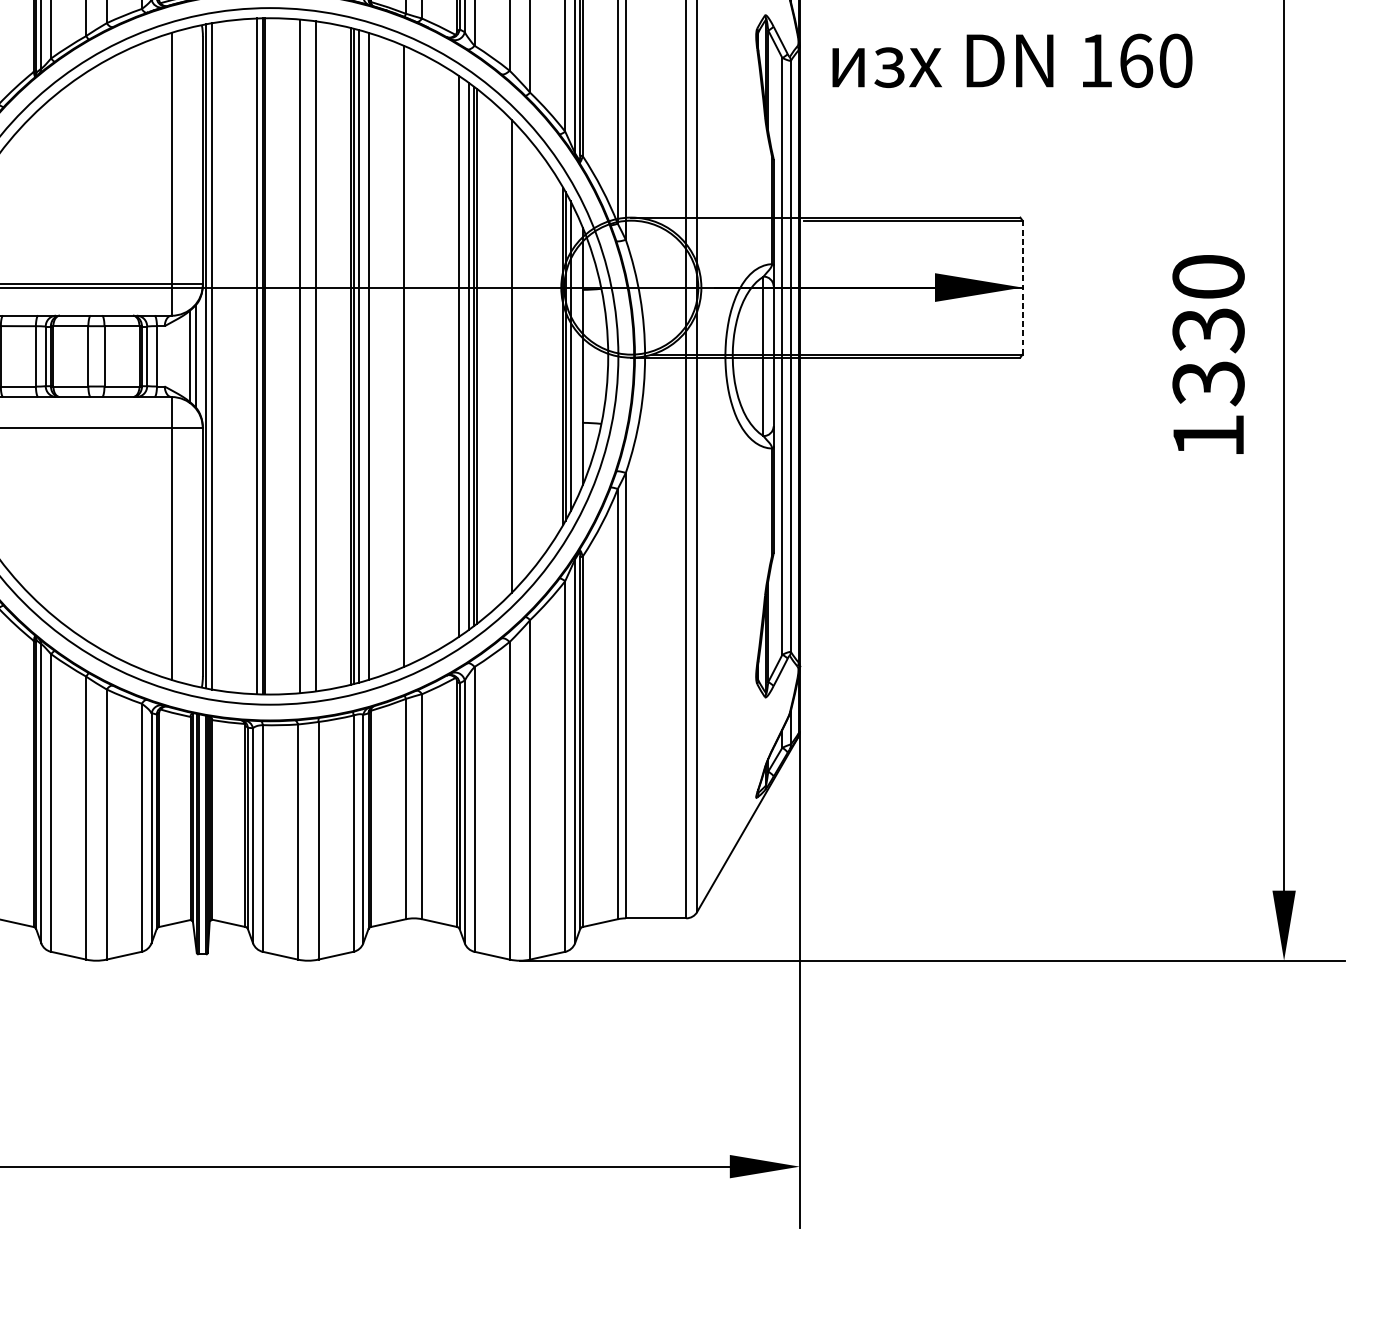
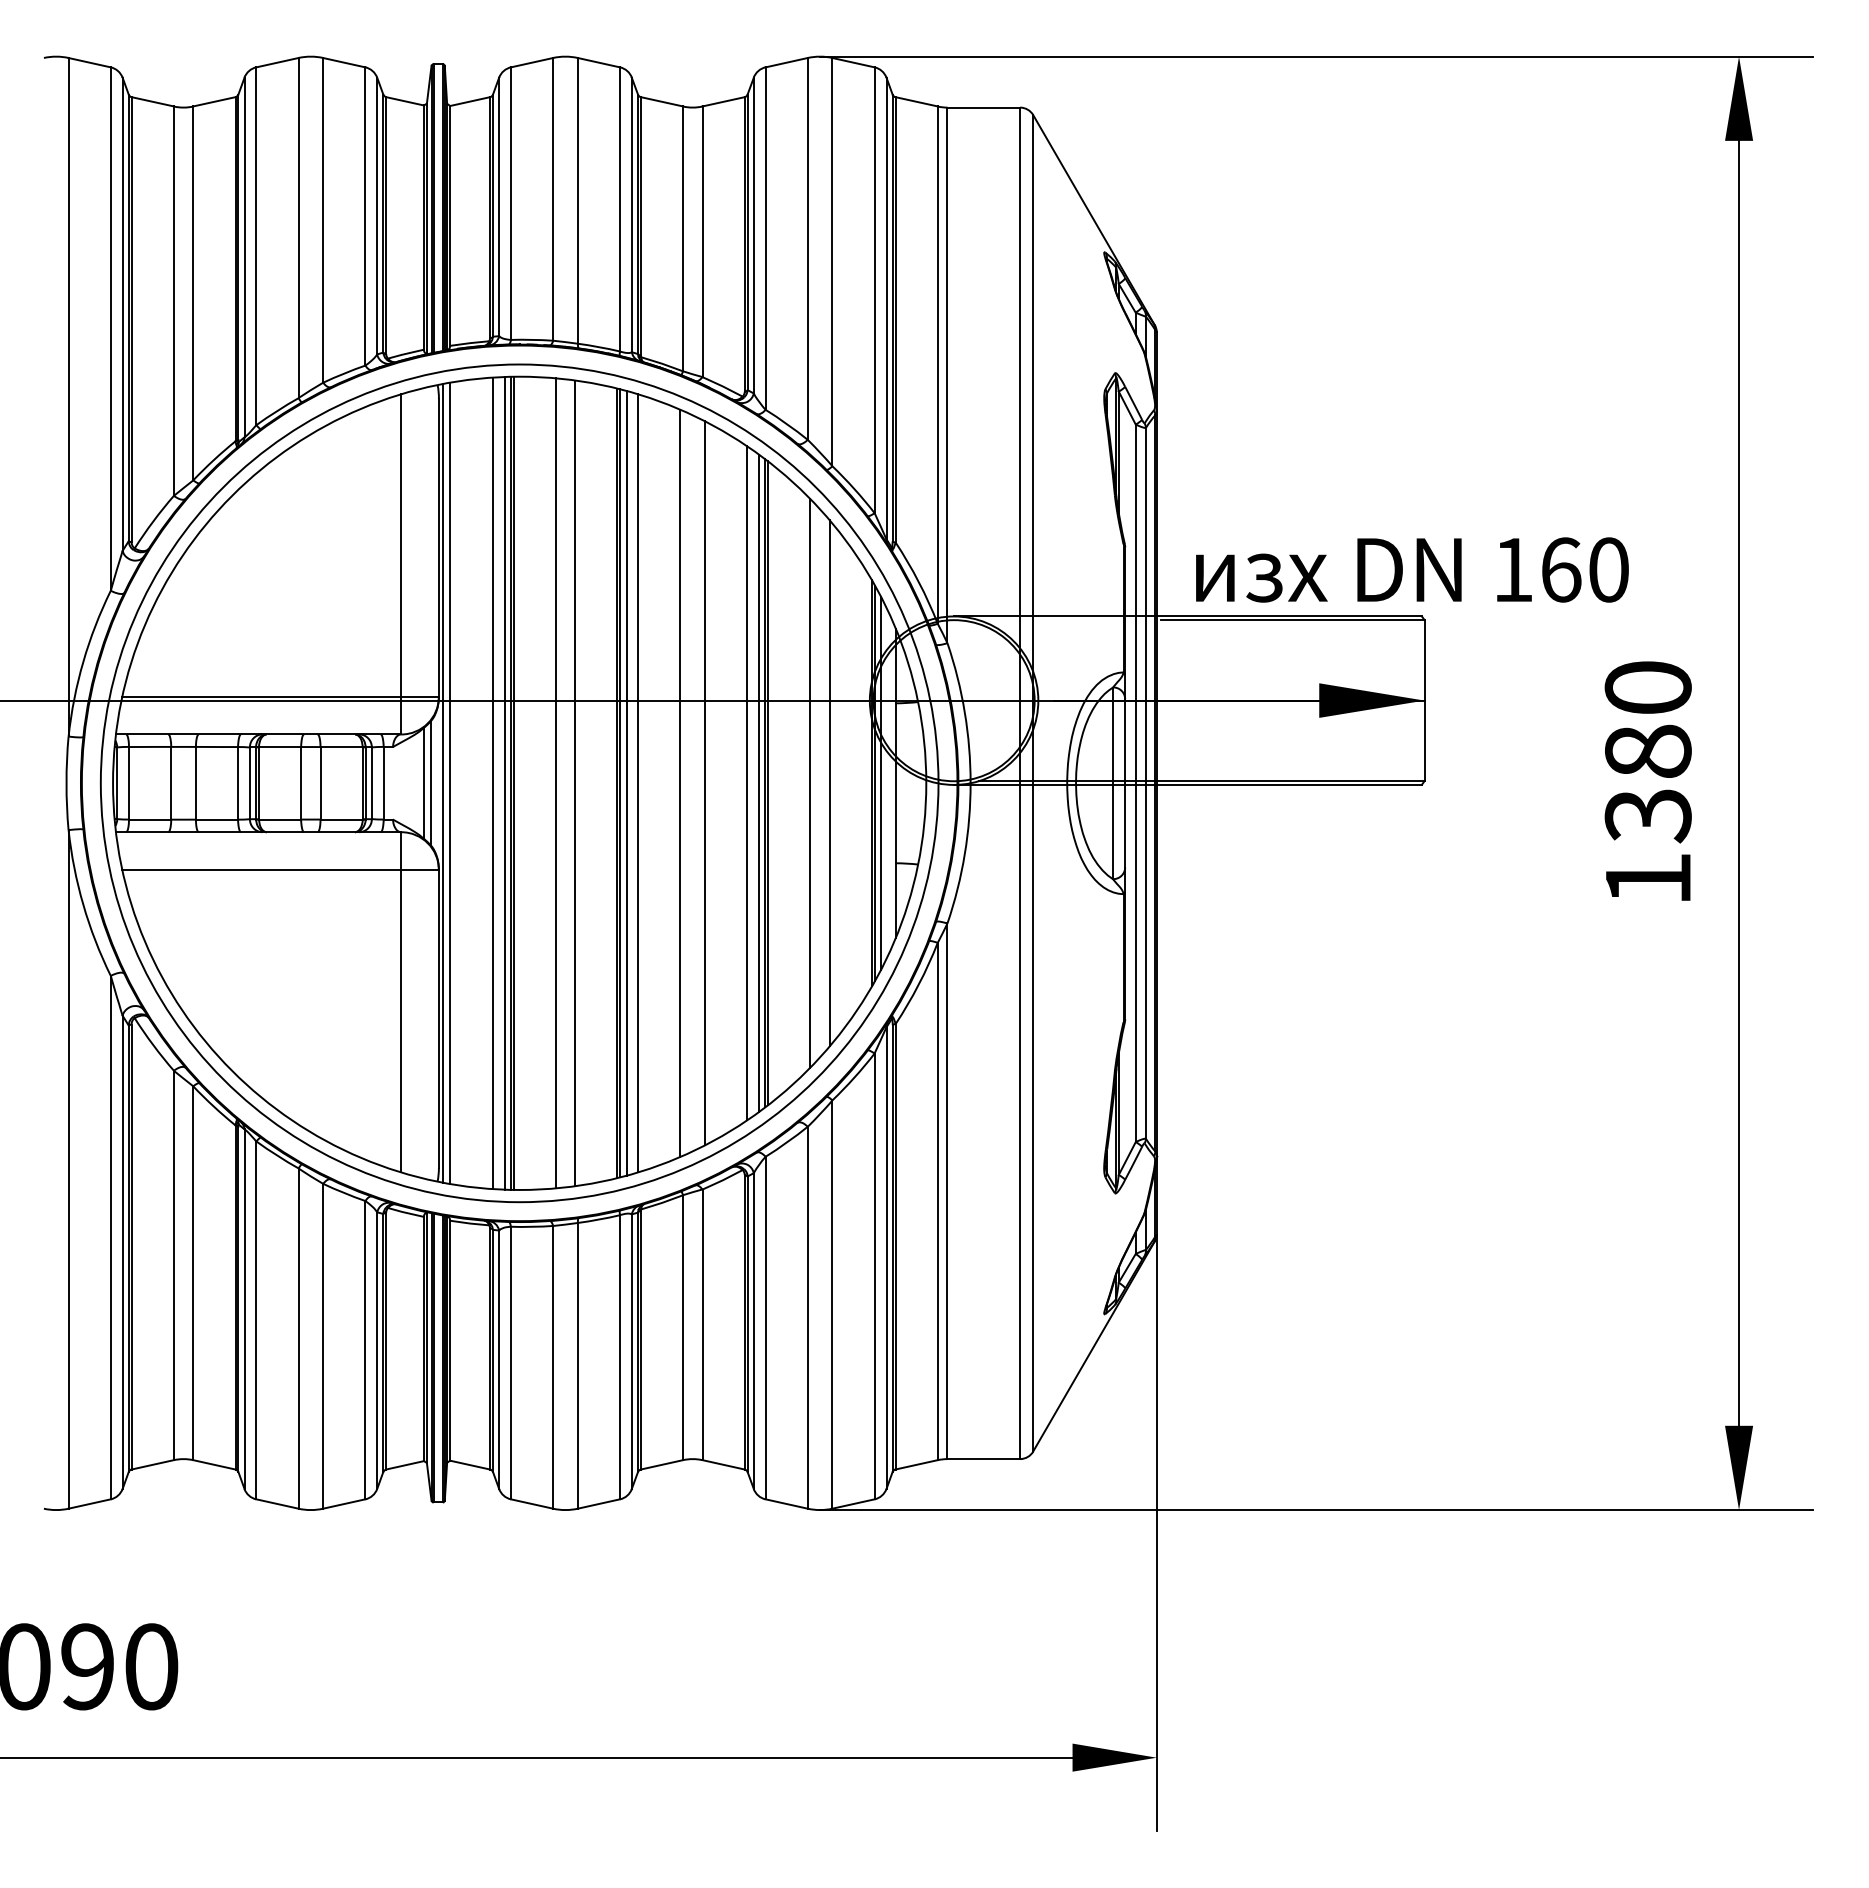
text: (1012, 60) -> (1412, 569), moved
line: (1022, 287) -> (1424, 700), dashed -> solid
text: (1207, 329) -> (1647, 751), 1330 -> 1380
line: (247, 356) -> (492, 783), added
line: (424, 356) -> (705, 783), added
line: (527, 356) -> (829, 783), added

